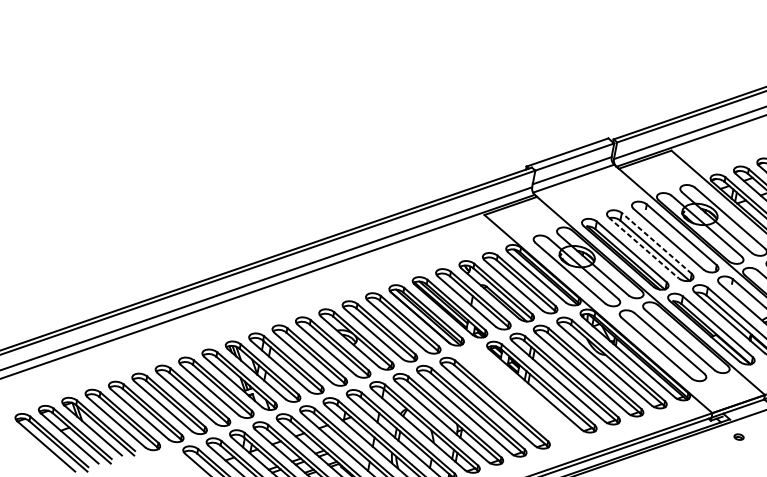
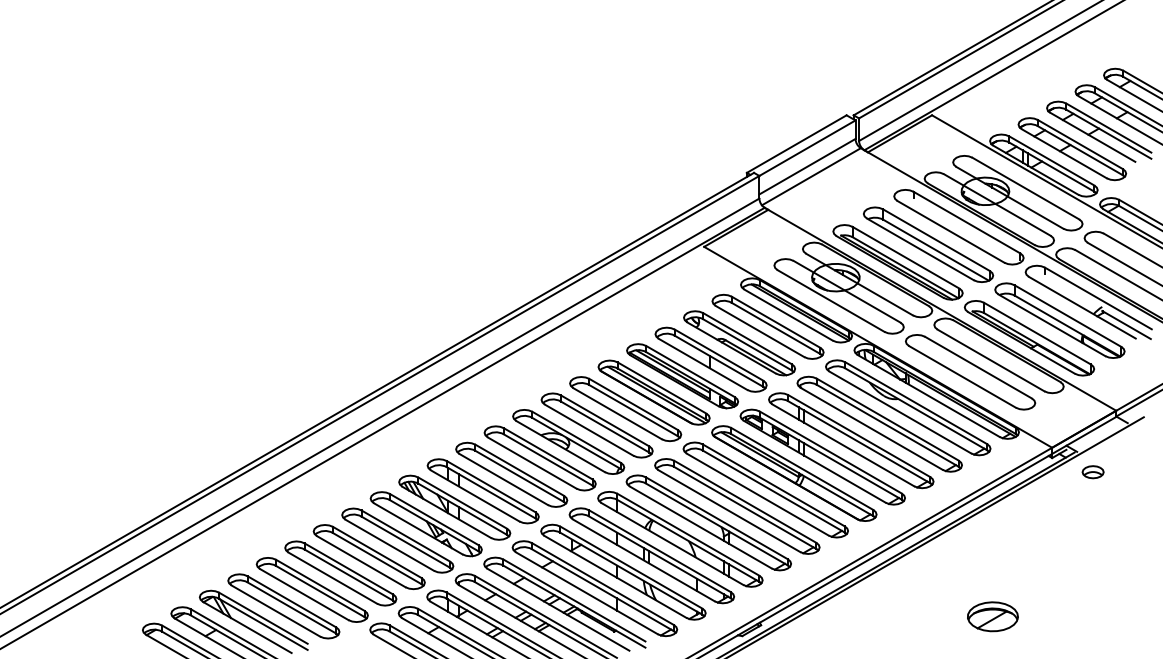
line: (656, 243) -> (936, 240), dashed -> solid
line: (643, 247) -> (920, 249), dashed -> solid
part: (518, 395) -> (794, 473), added
part: (738, 437) -> (1092, 472), size x1.67

